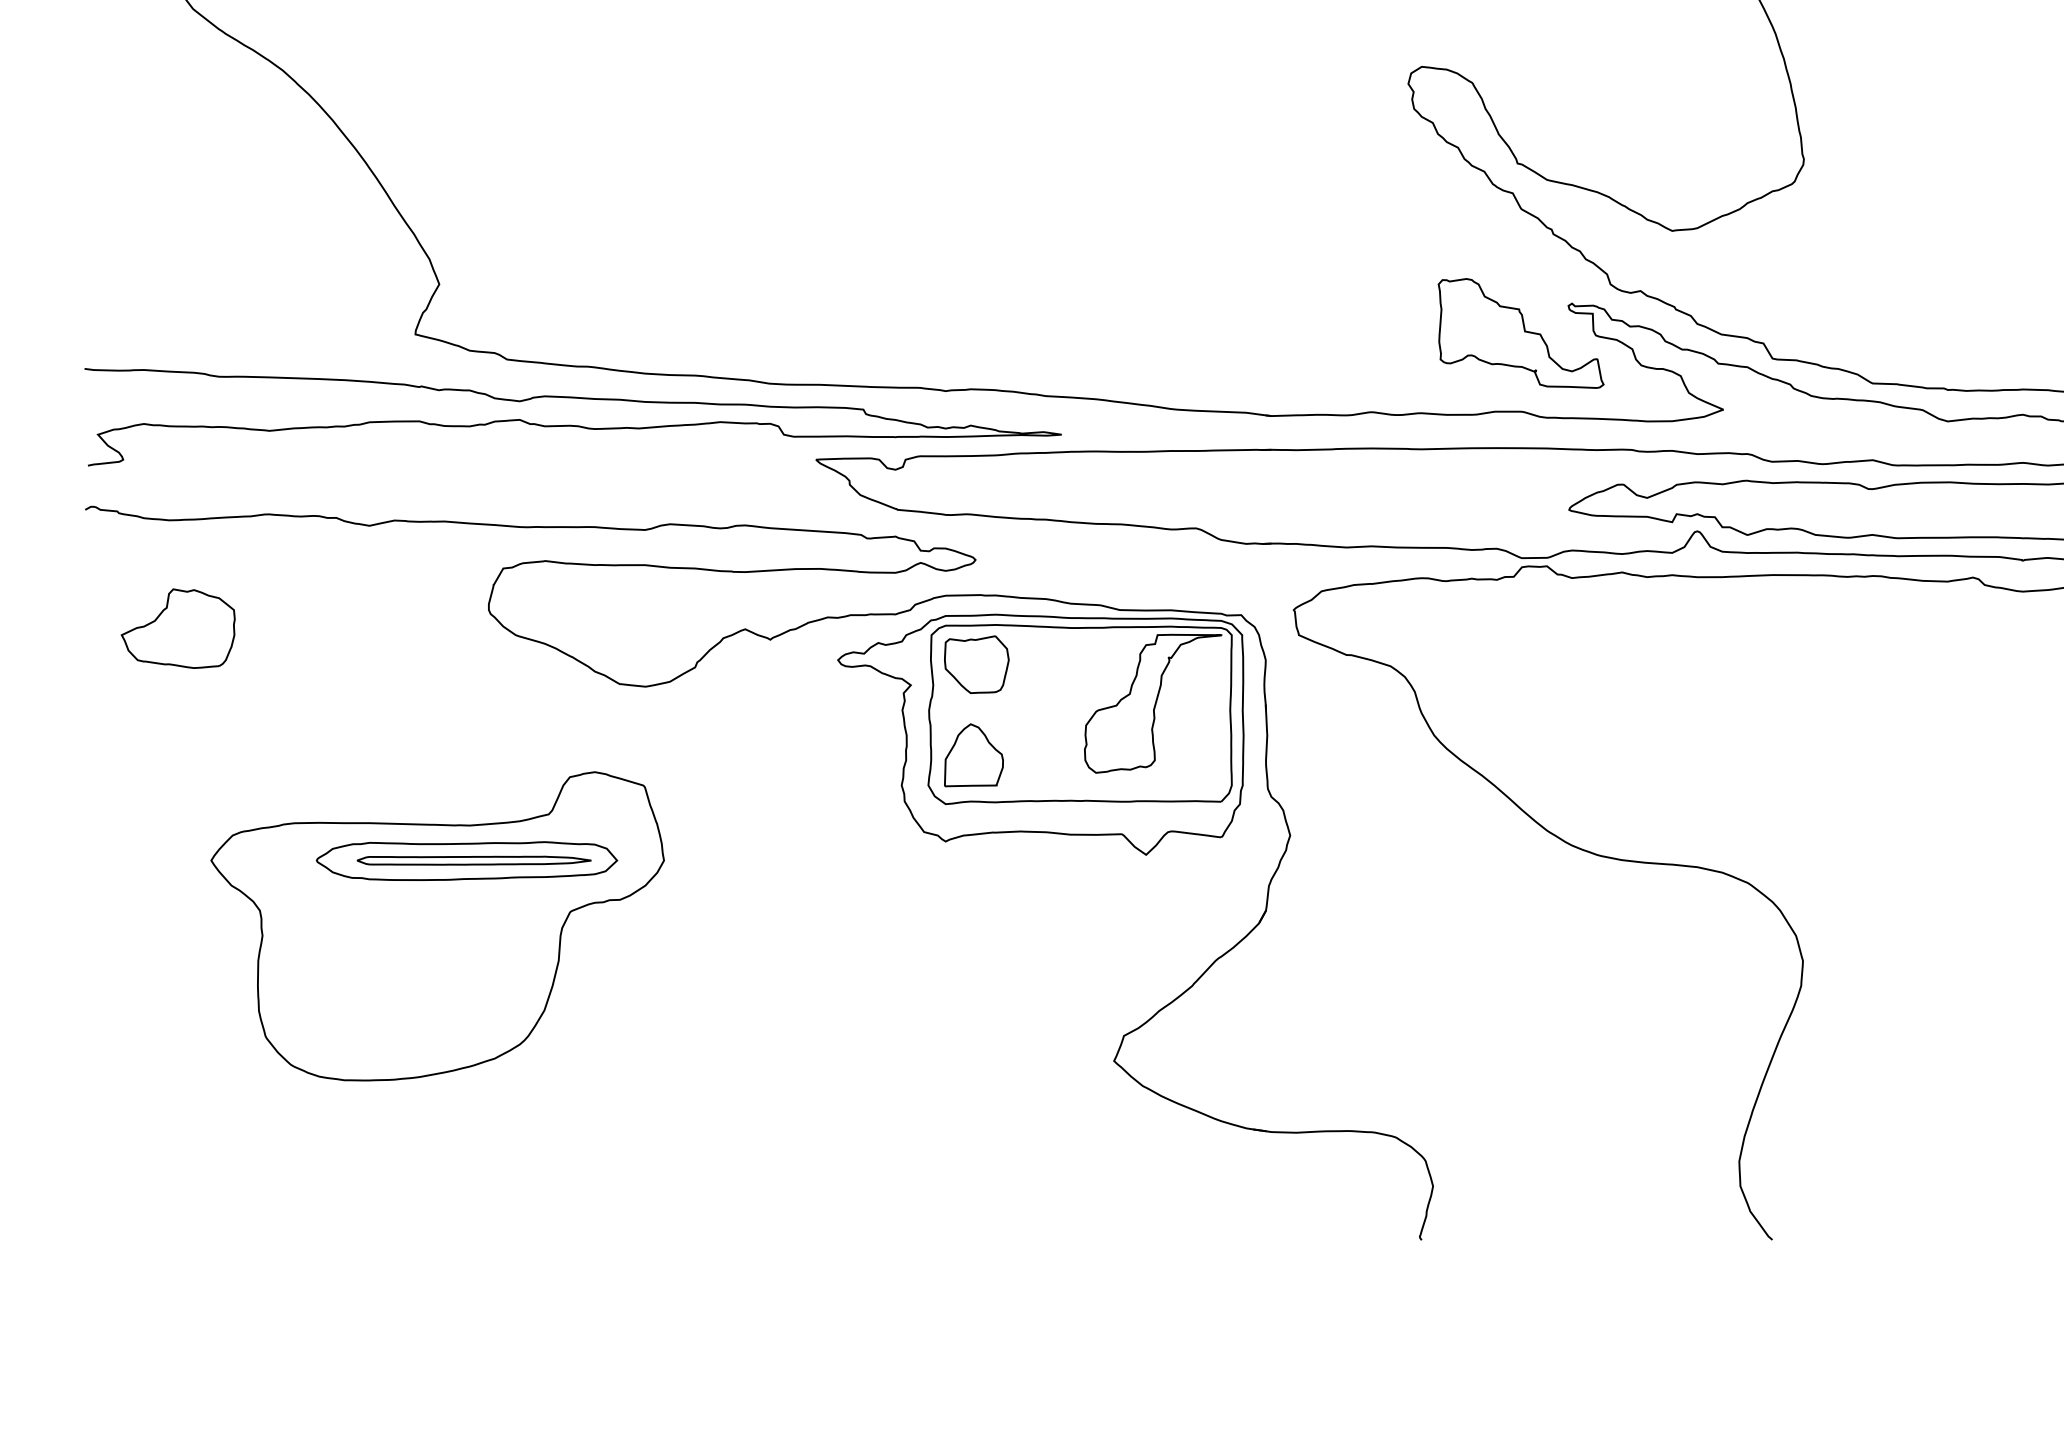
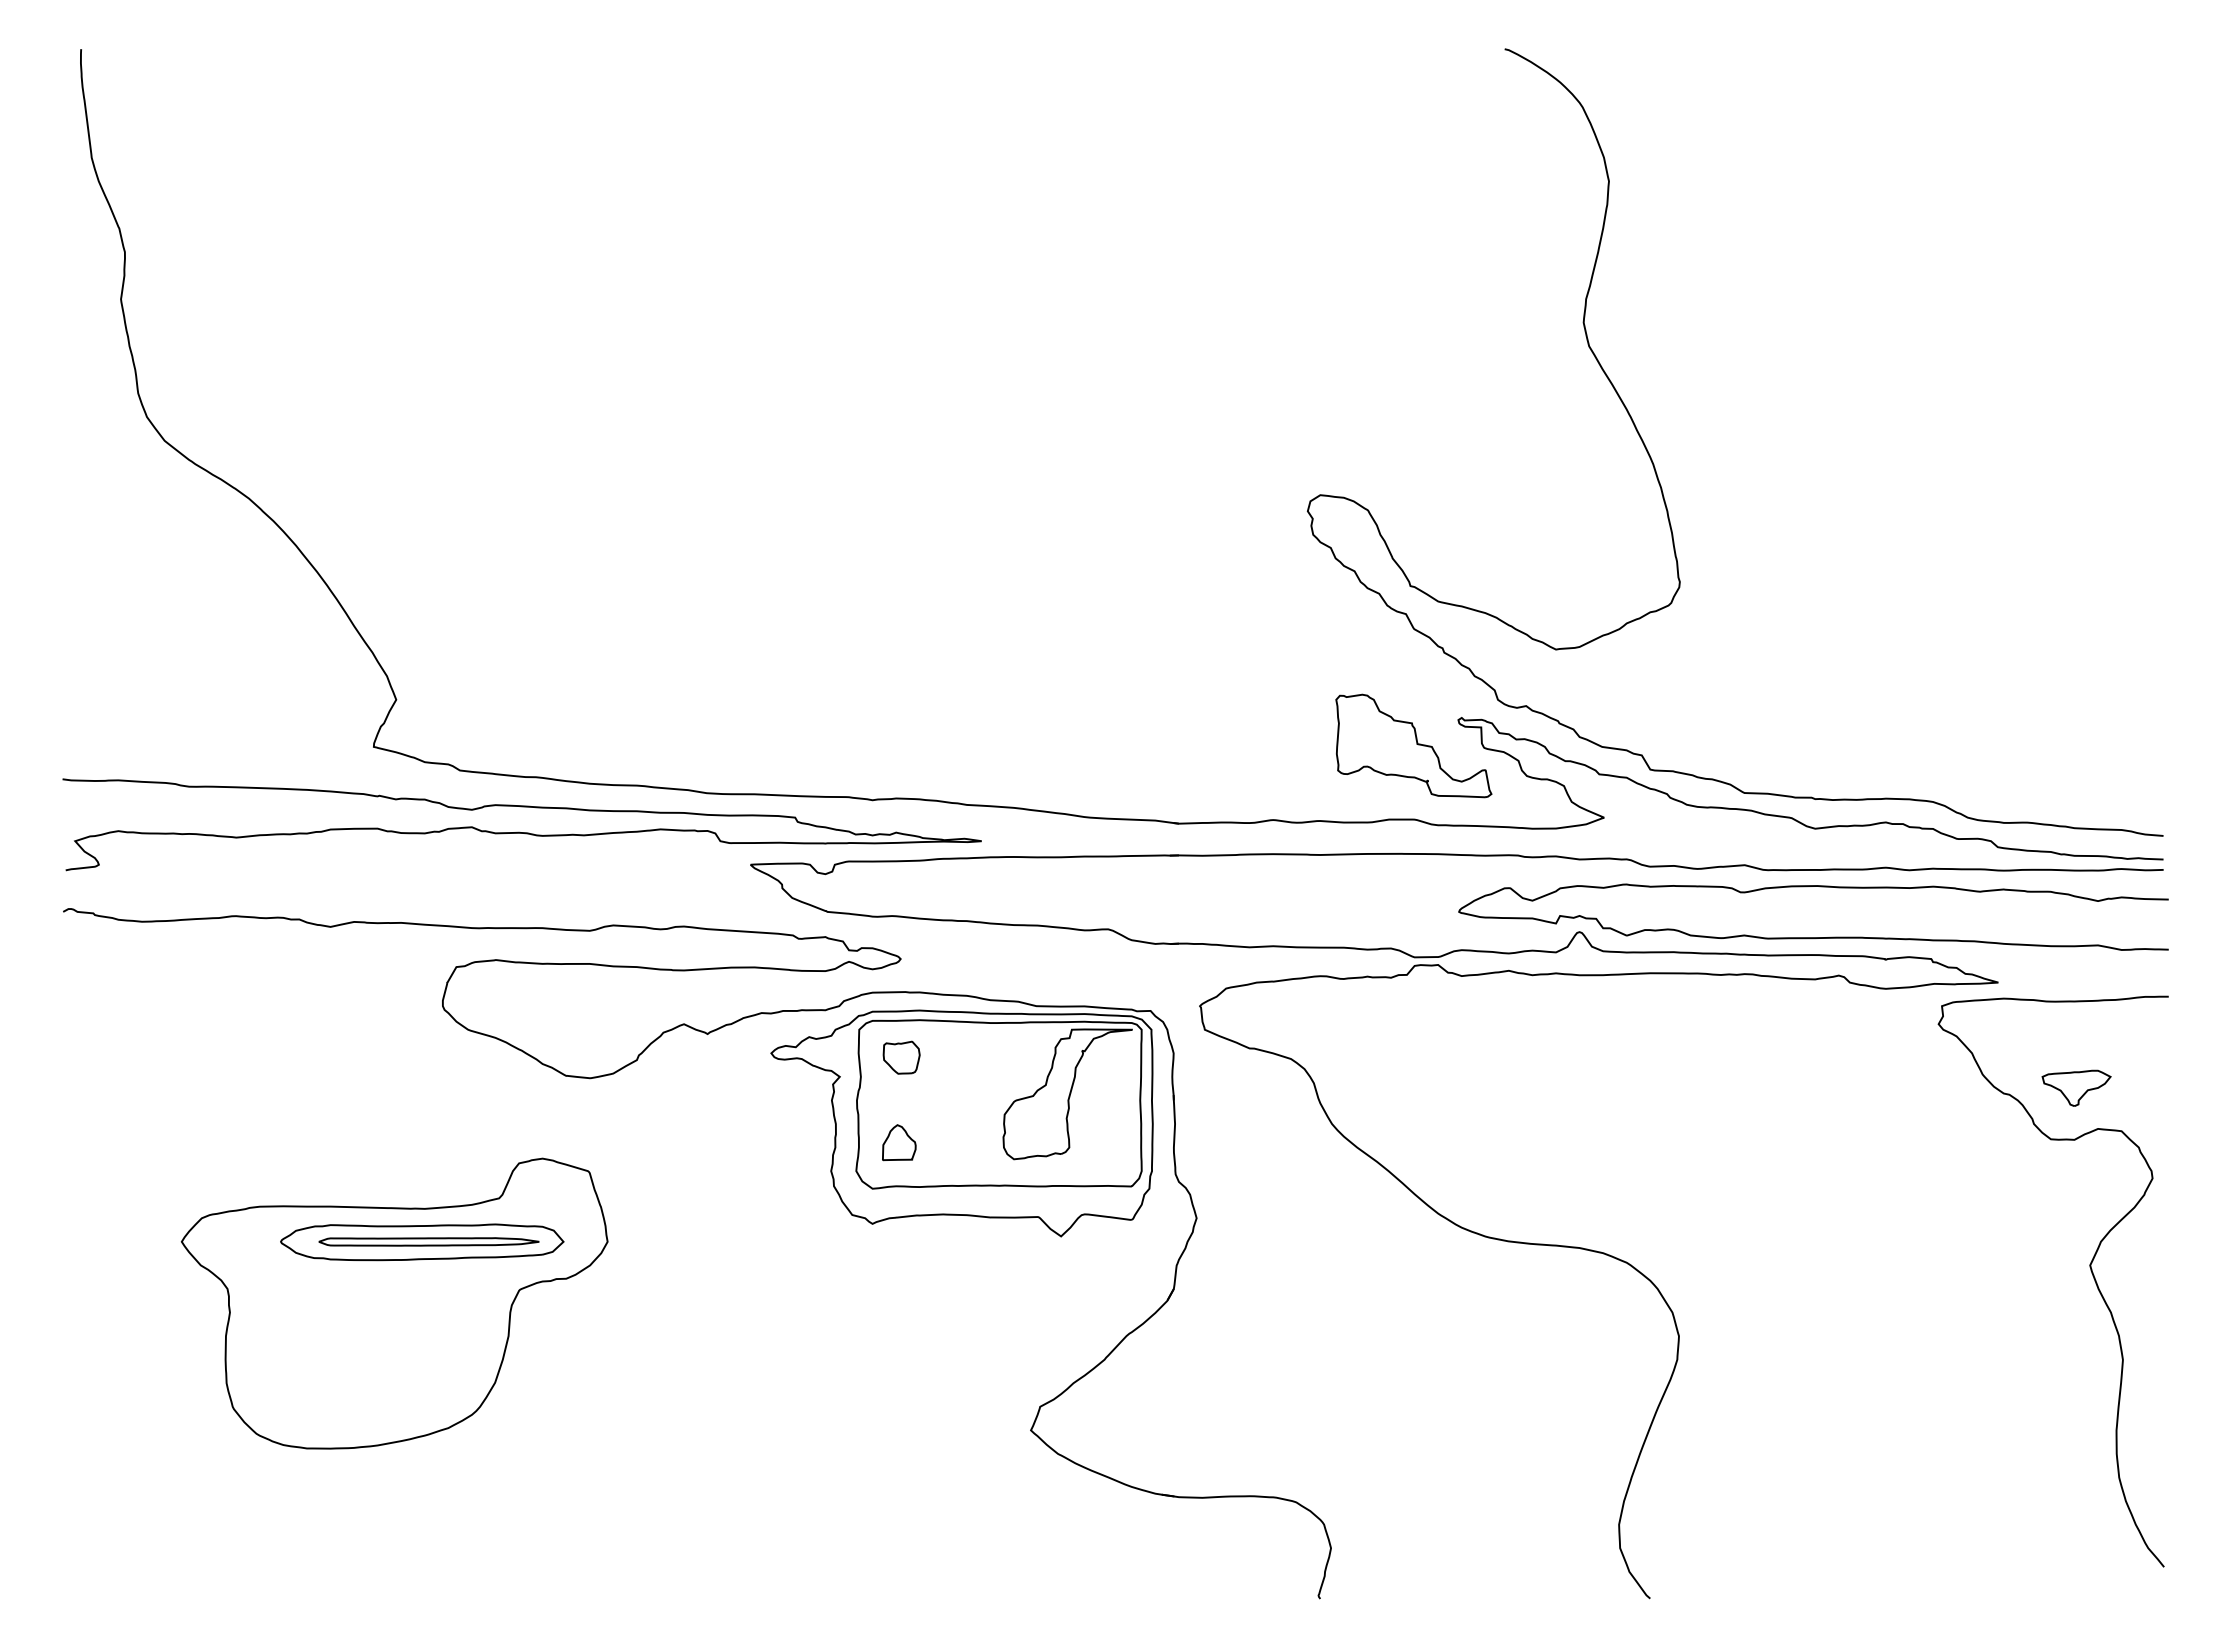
part: (178, 628) -> (150, 1023), removed
part: (976, 664) -> (901, 1057), size x0.6
part: (974, 755) -> (899, 1142), size x0.6

